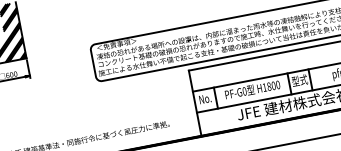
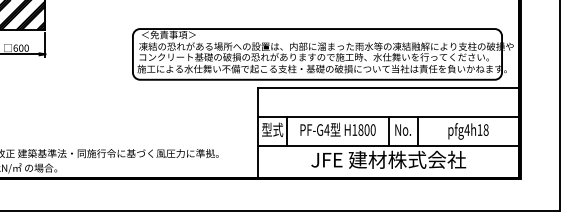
text: (299, 80) -> (402, 129), 型式 -> No.
text: (244, 91) -> (326, 129), PF-G0 -> PF-G4
text: (205, 98) -> (272, 129), No. -> 型式

